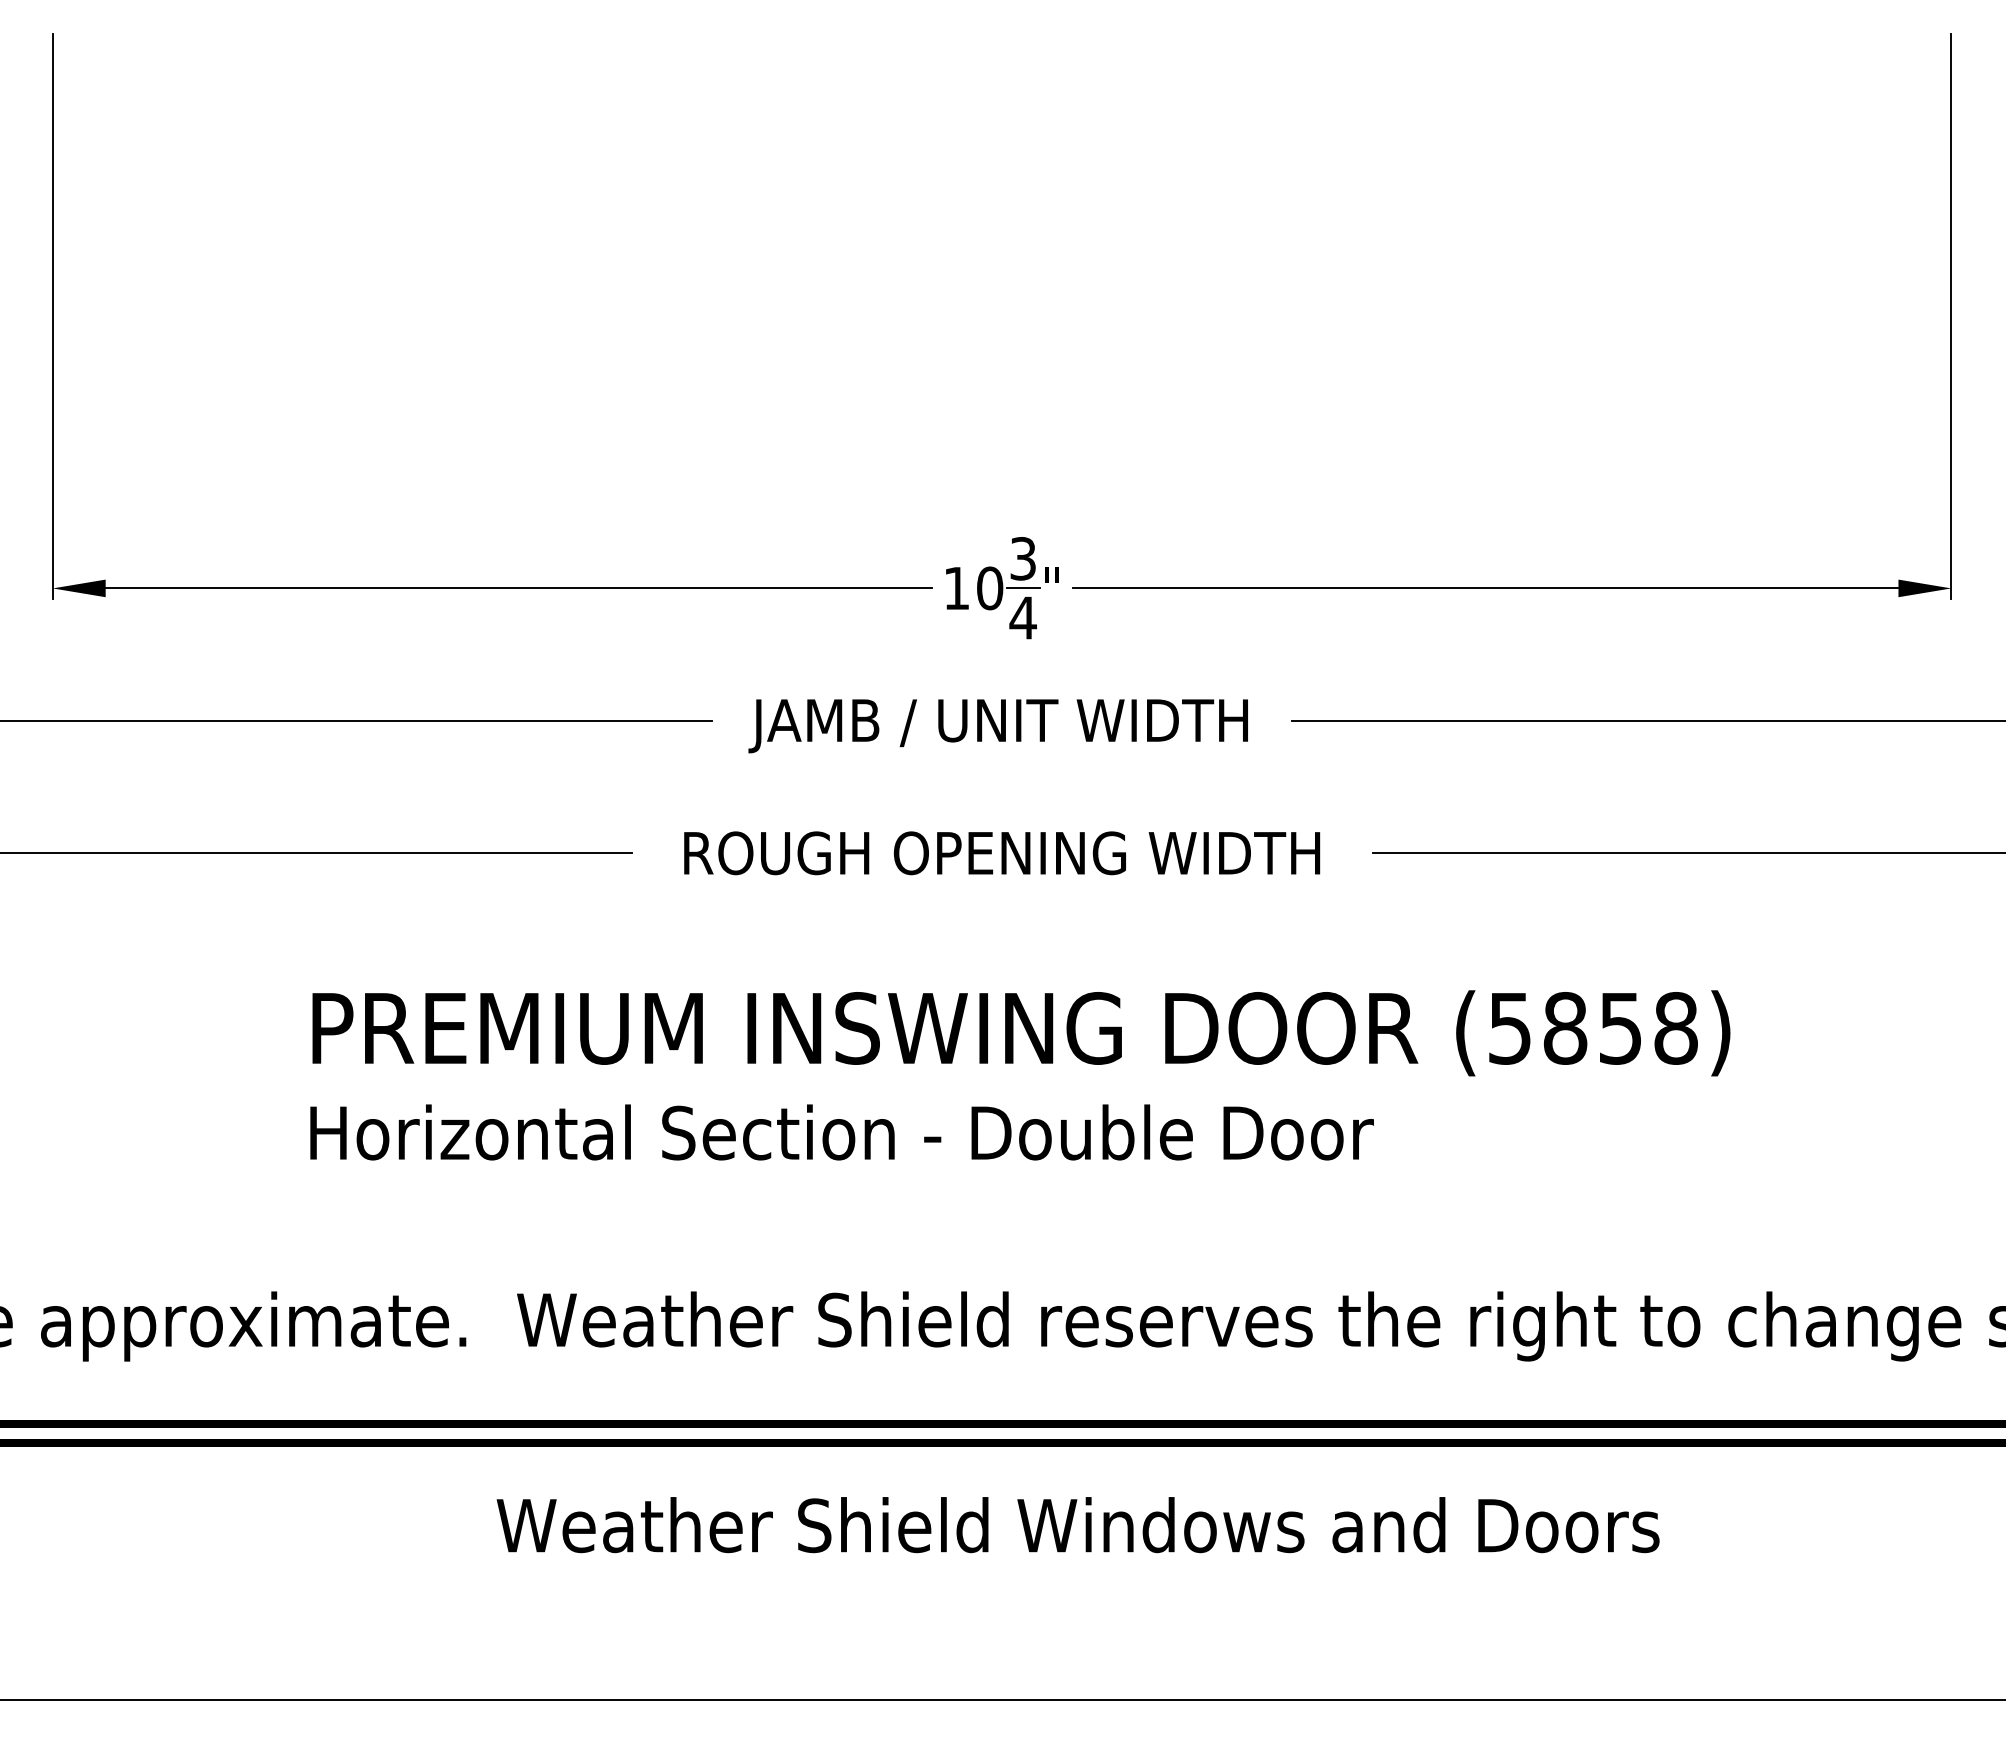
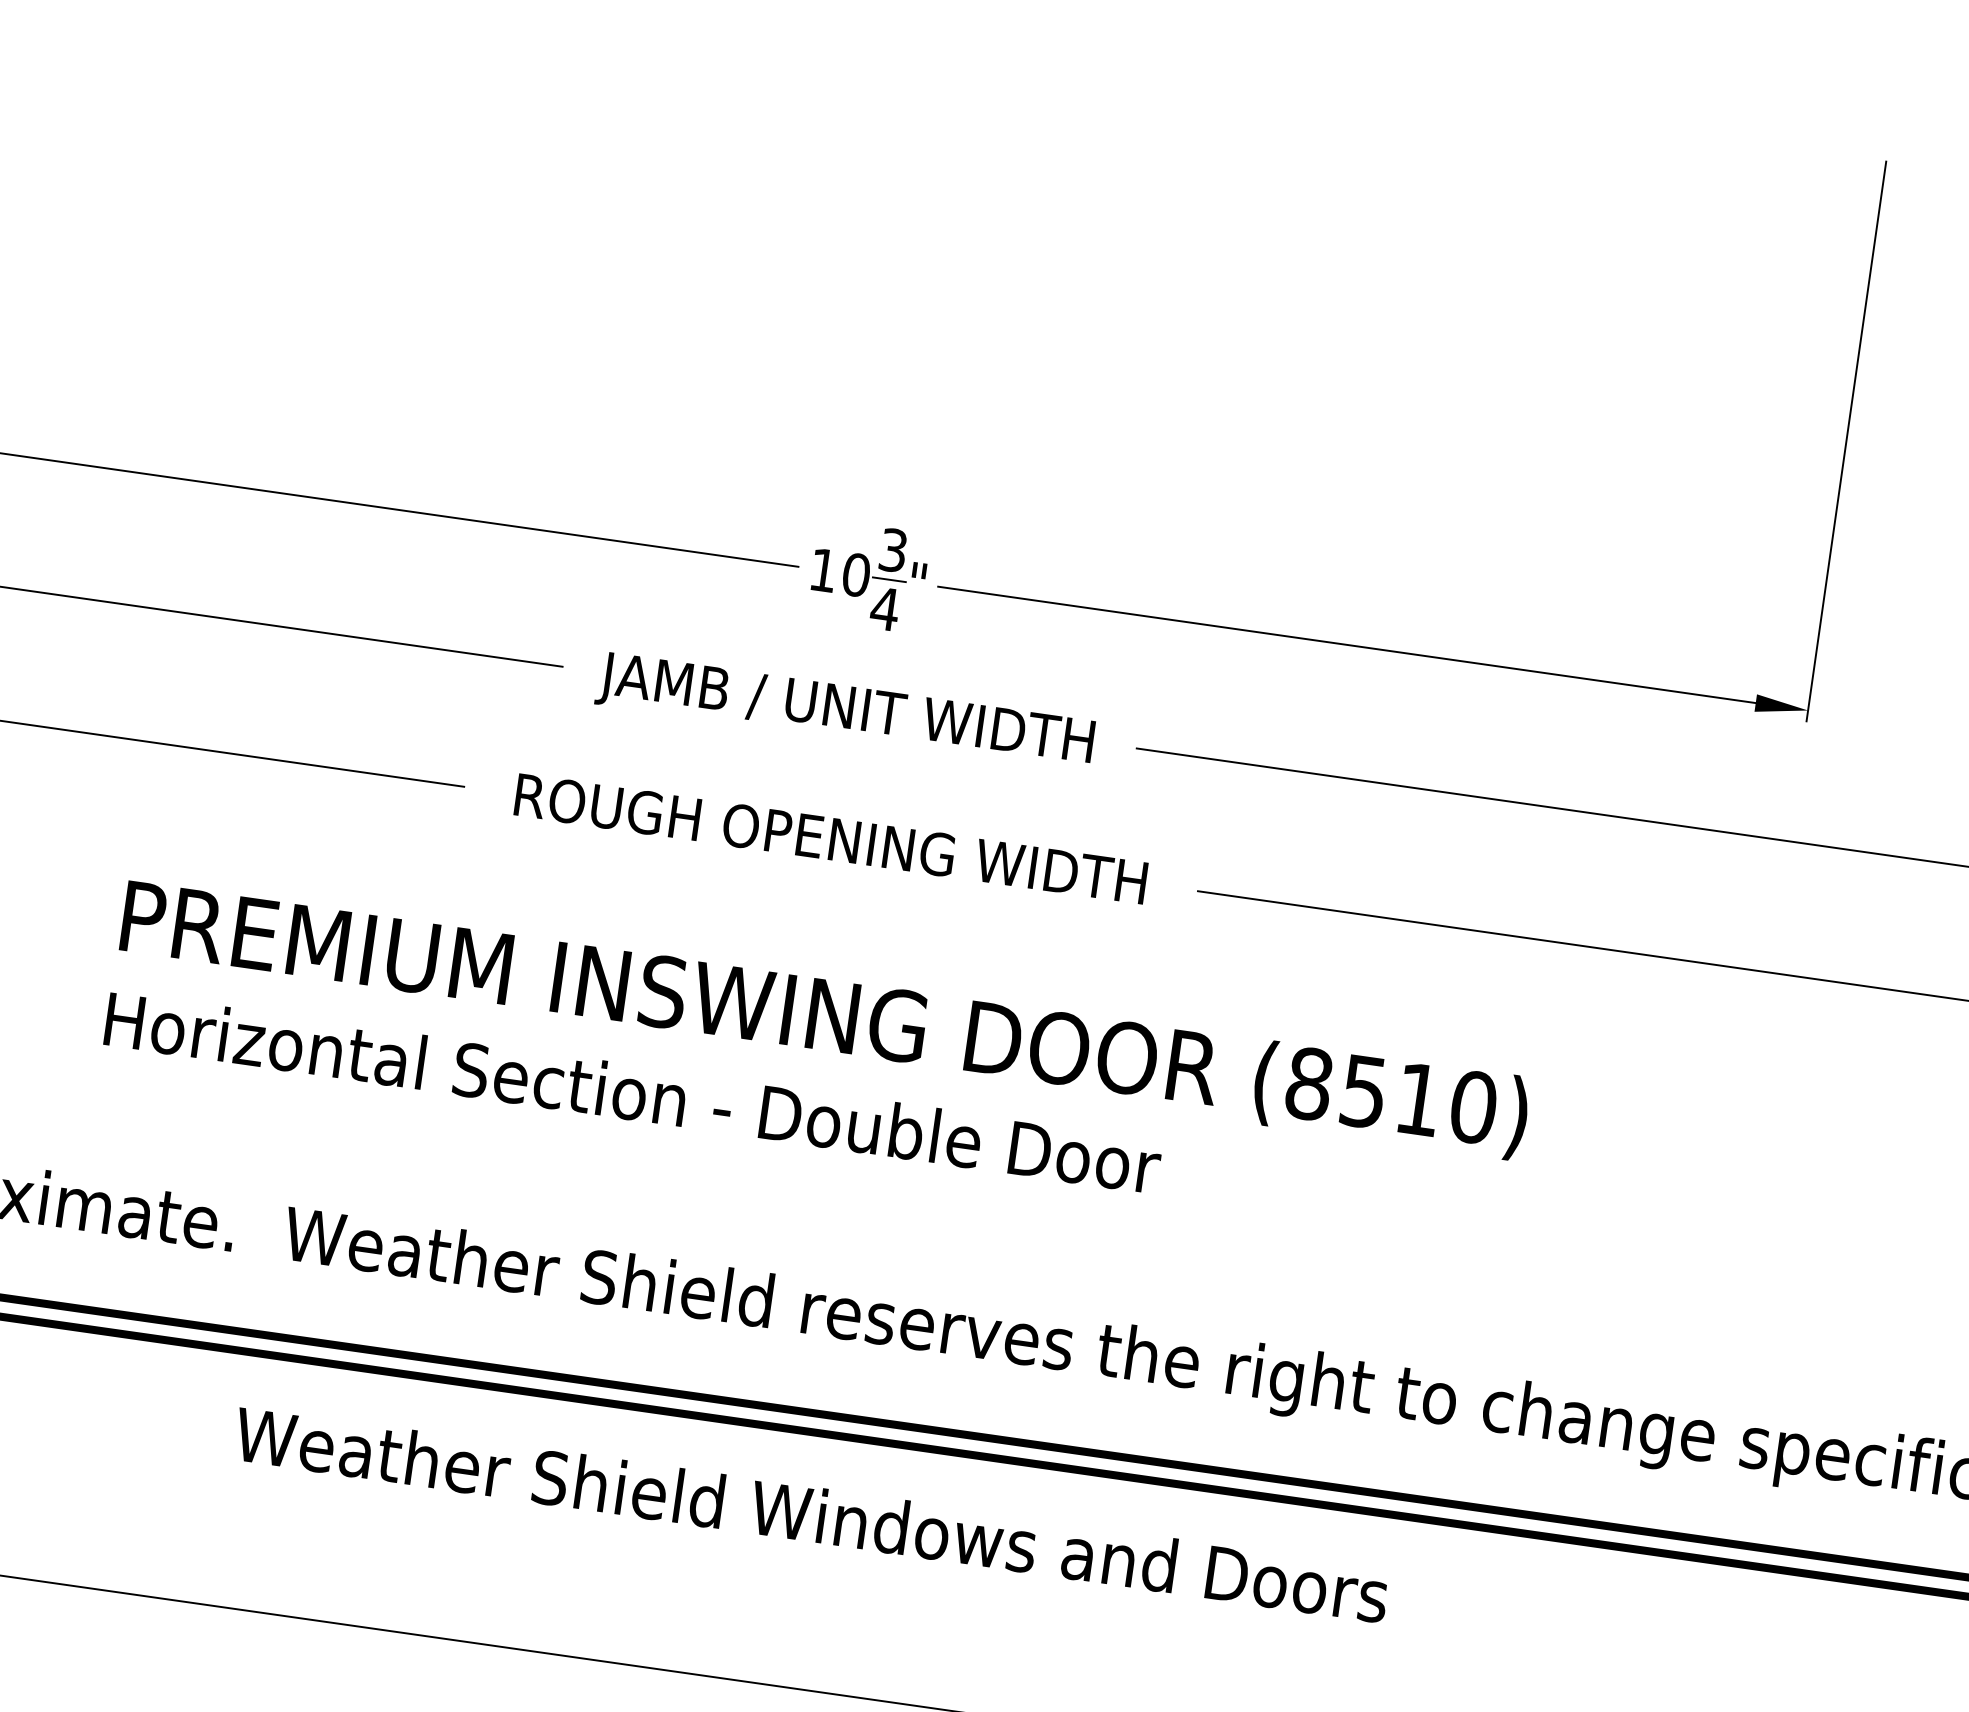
text: (1593, 1028) -> (1391, 1095), (5858) -> (8510)

